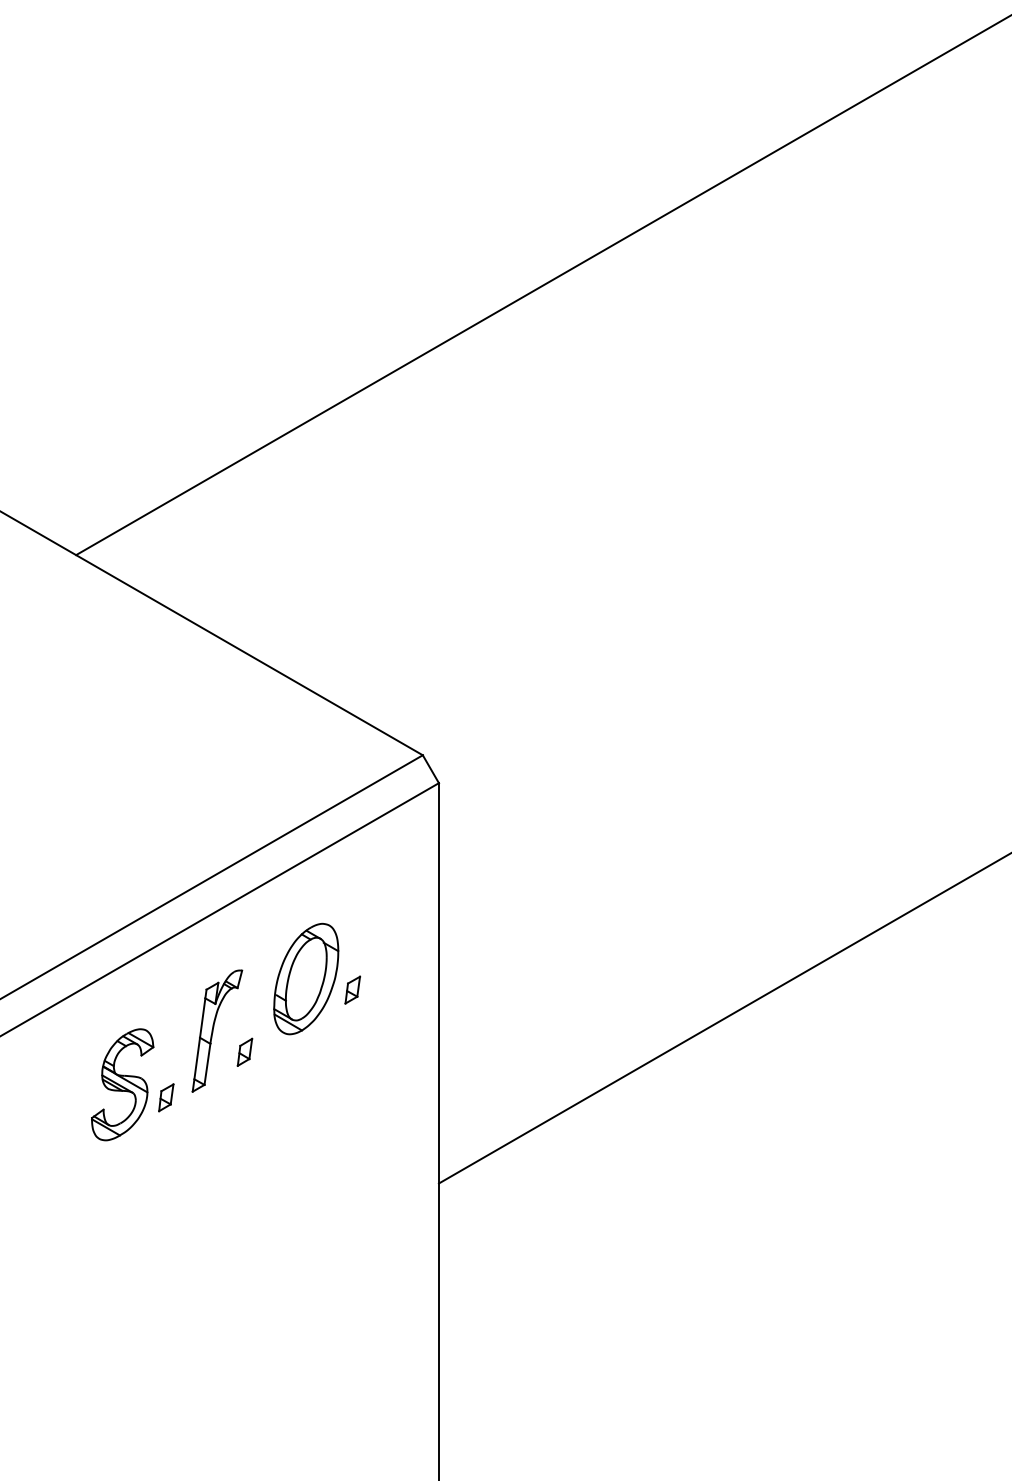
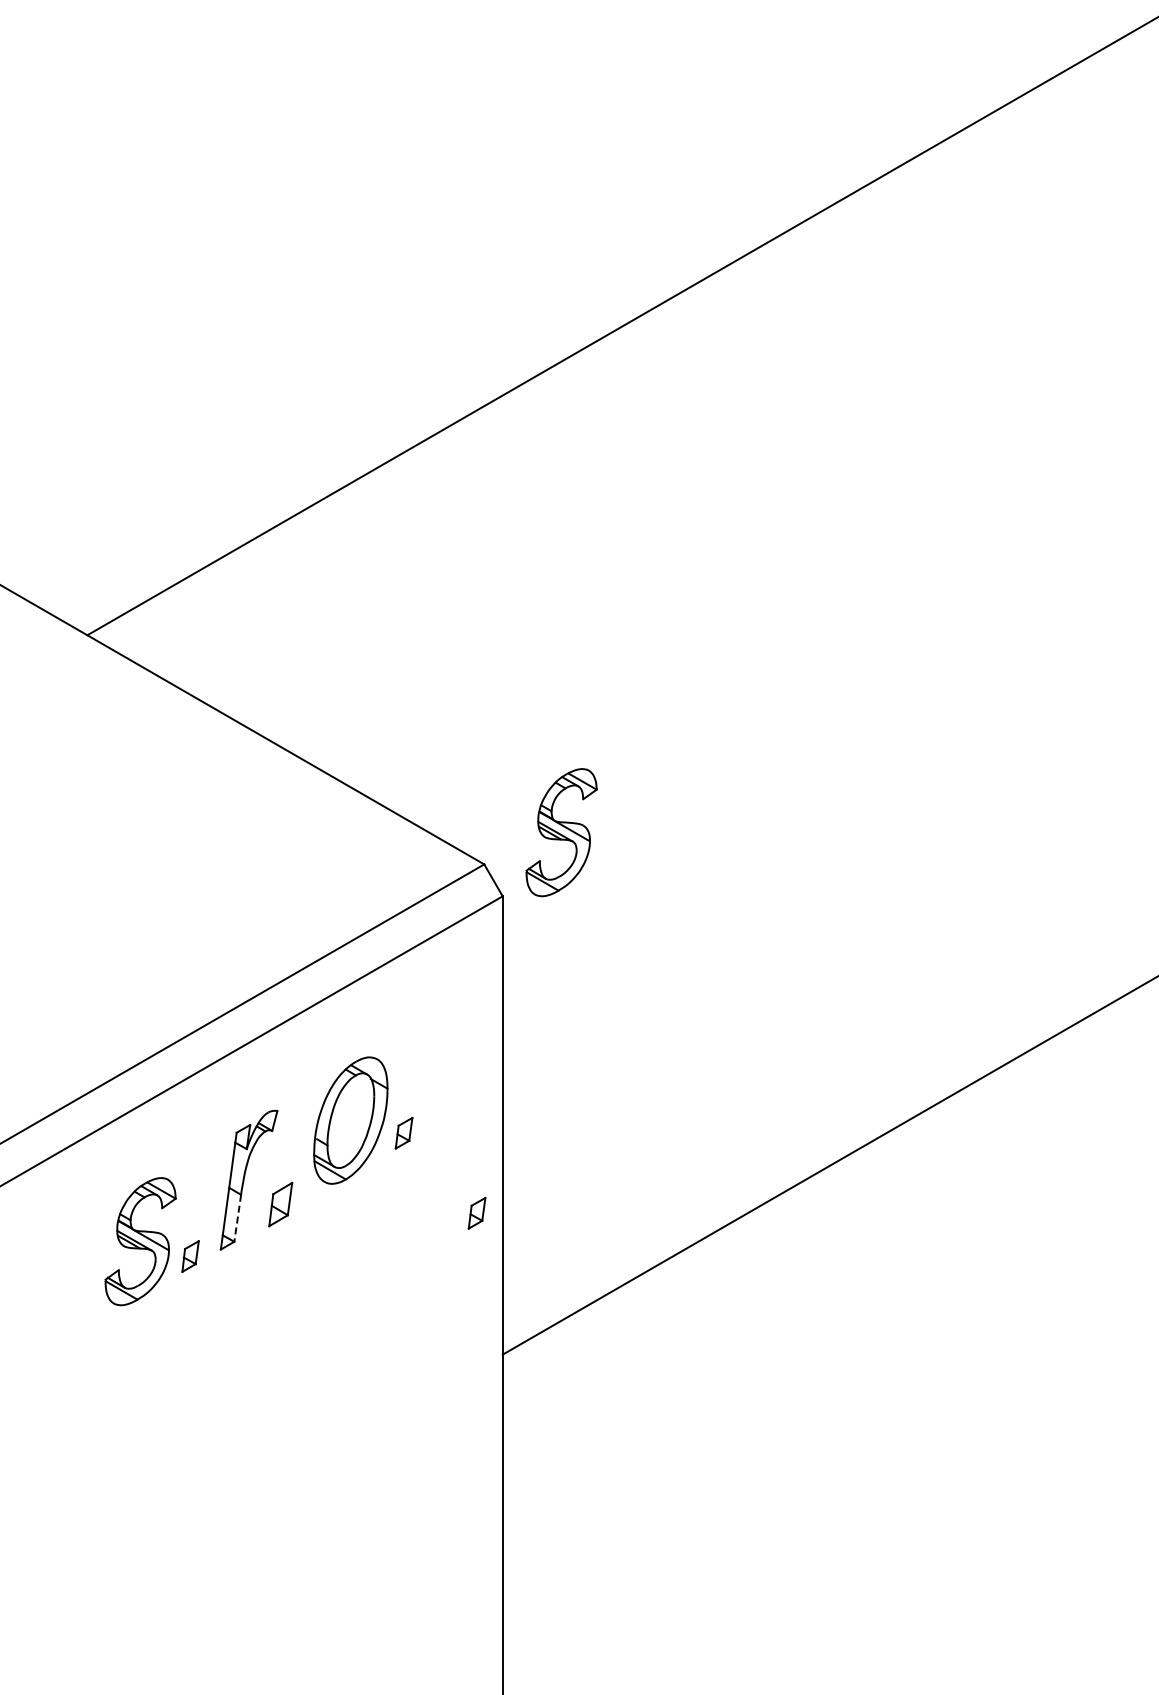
part: (490, 727) -> (561, 832), added
part: (244, 1052) -> (280, 1204), size x1.4
part: (416, 1059) -> (476, 1212), added
line: (207, 1064) -> (237, 1218), solid -> dashed

